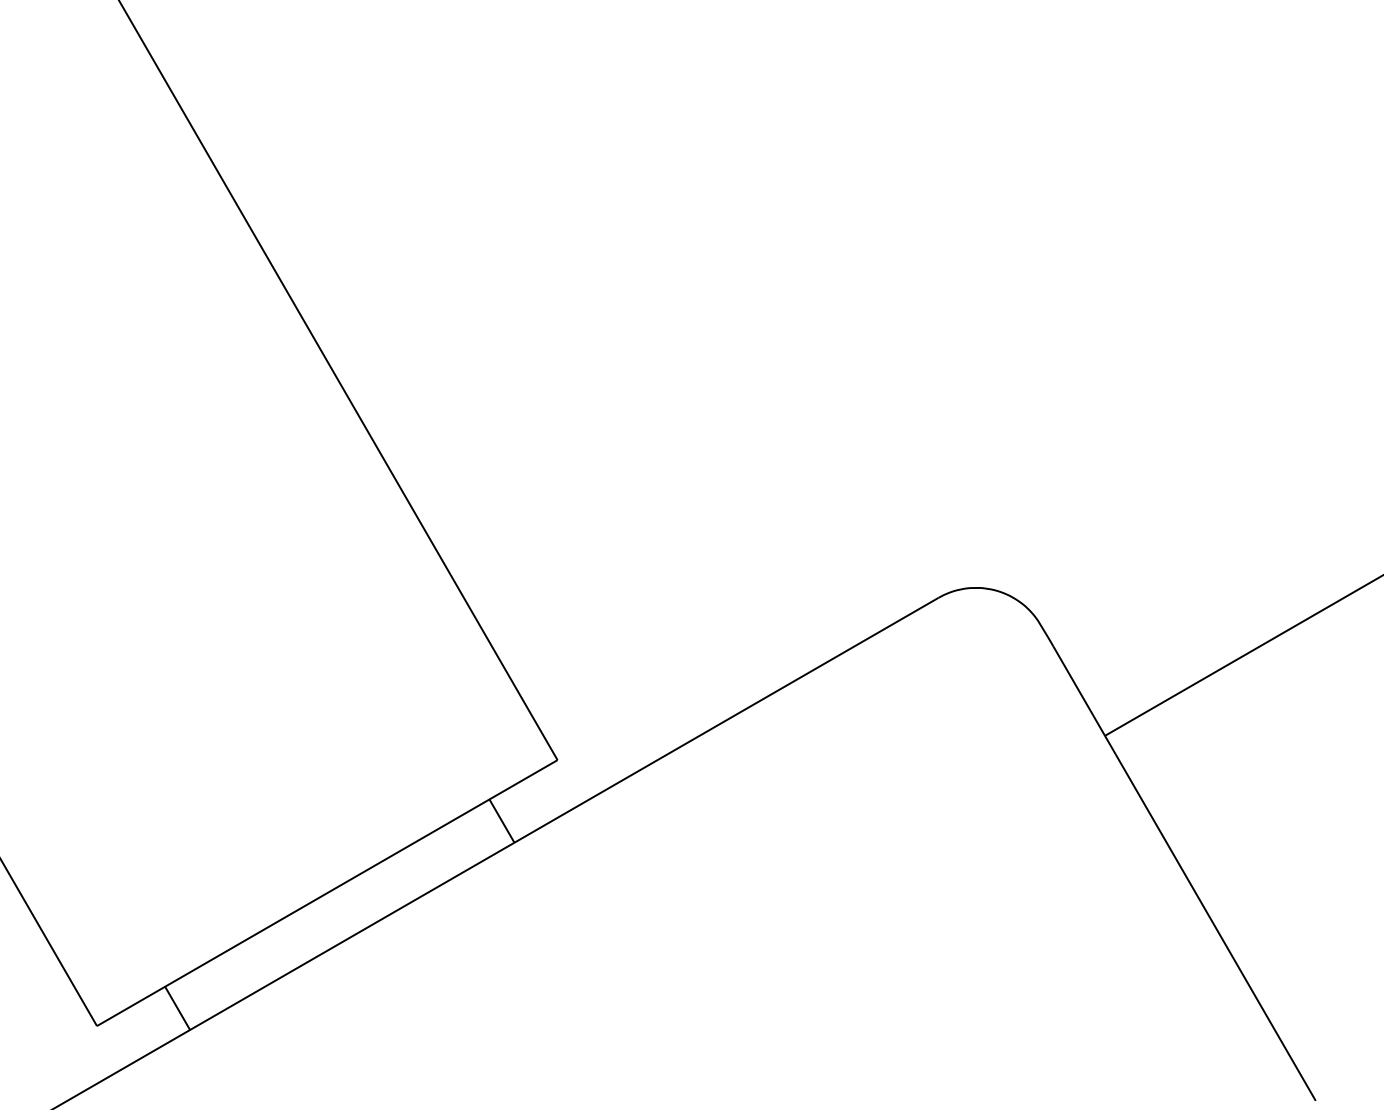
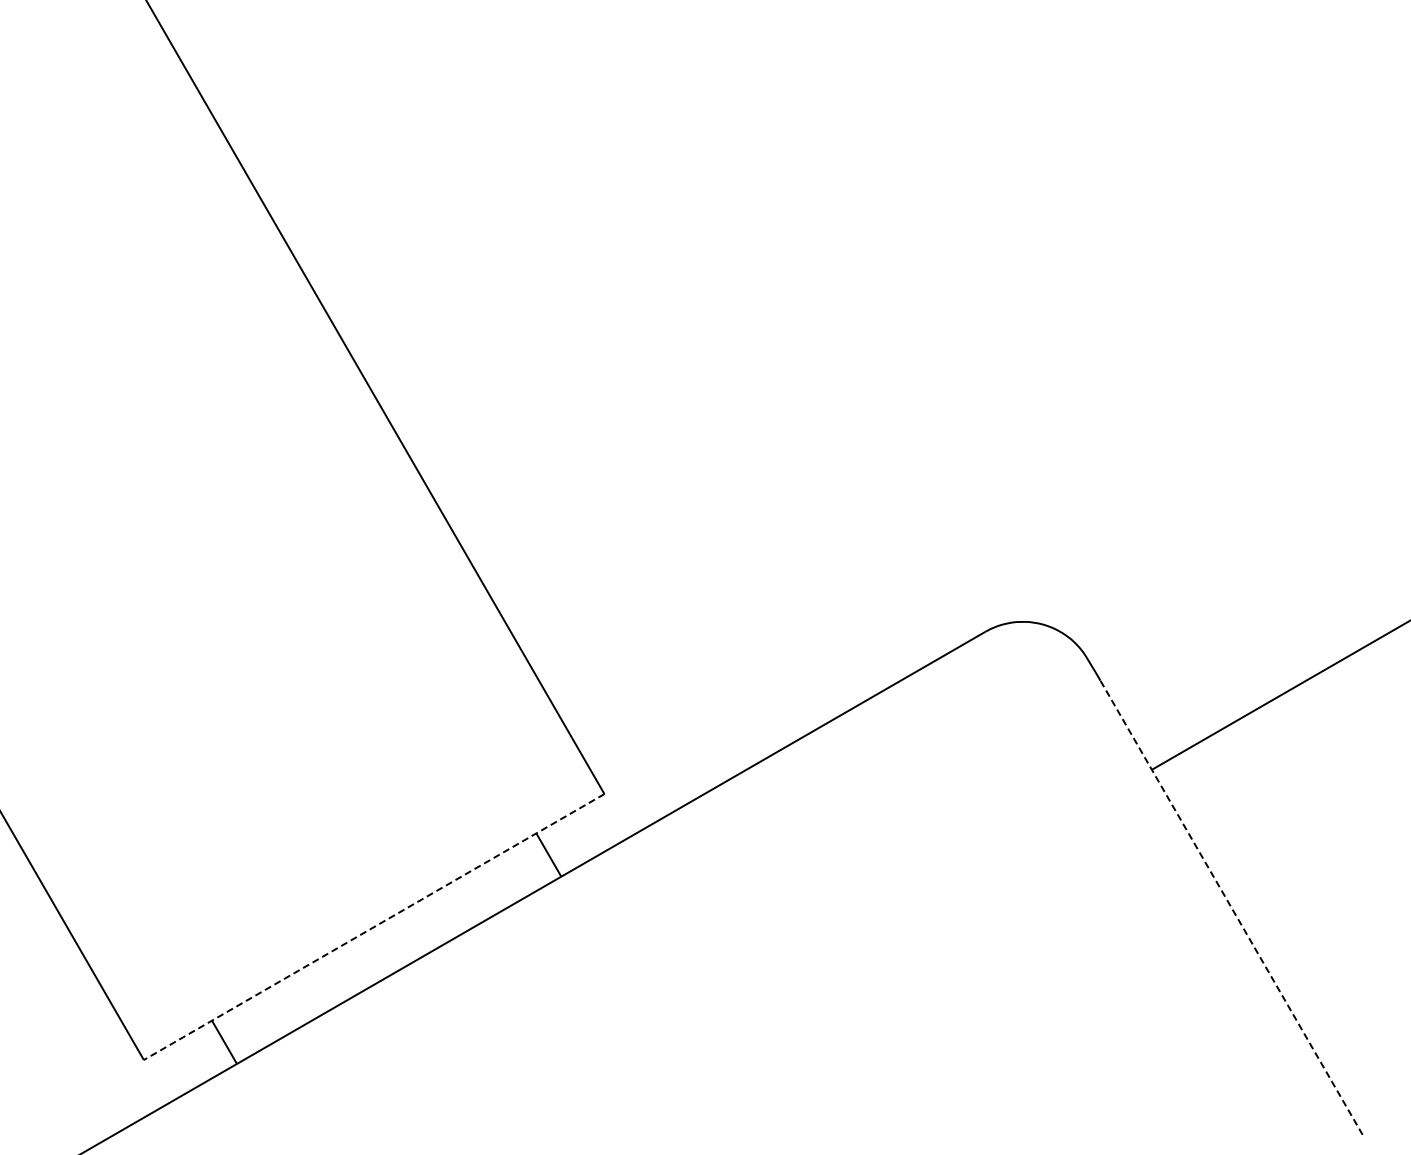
line: (1184, 873) -> (1231, 907), solid -> dashed
line: (327, 893) -> (374, 927), solid -> dashed

